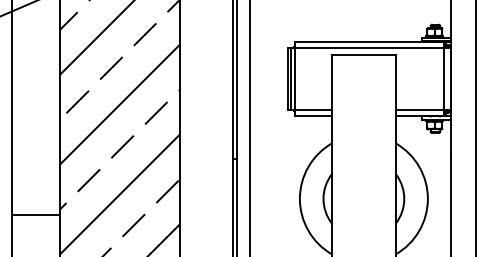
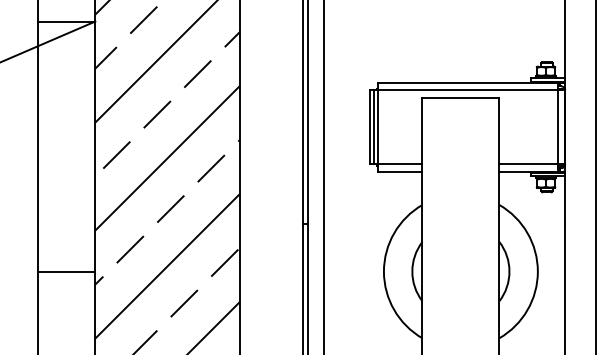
line: (35, 214) -> (66, 271), moved

